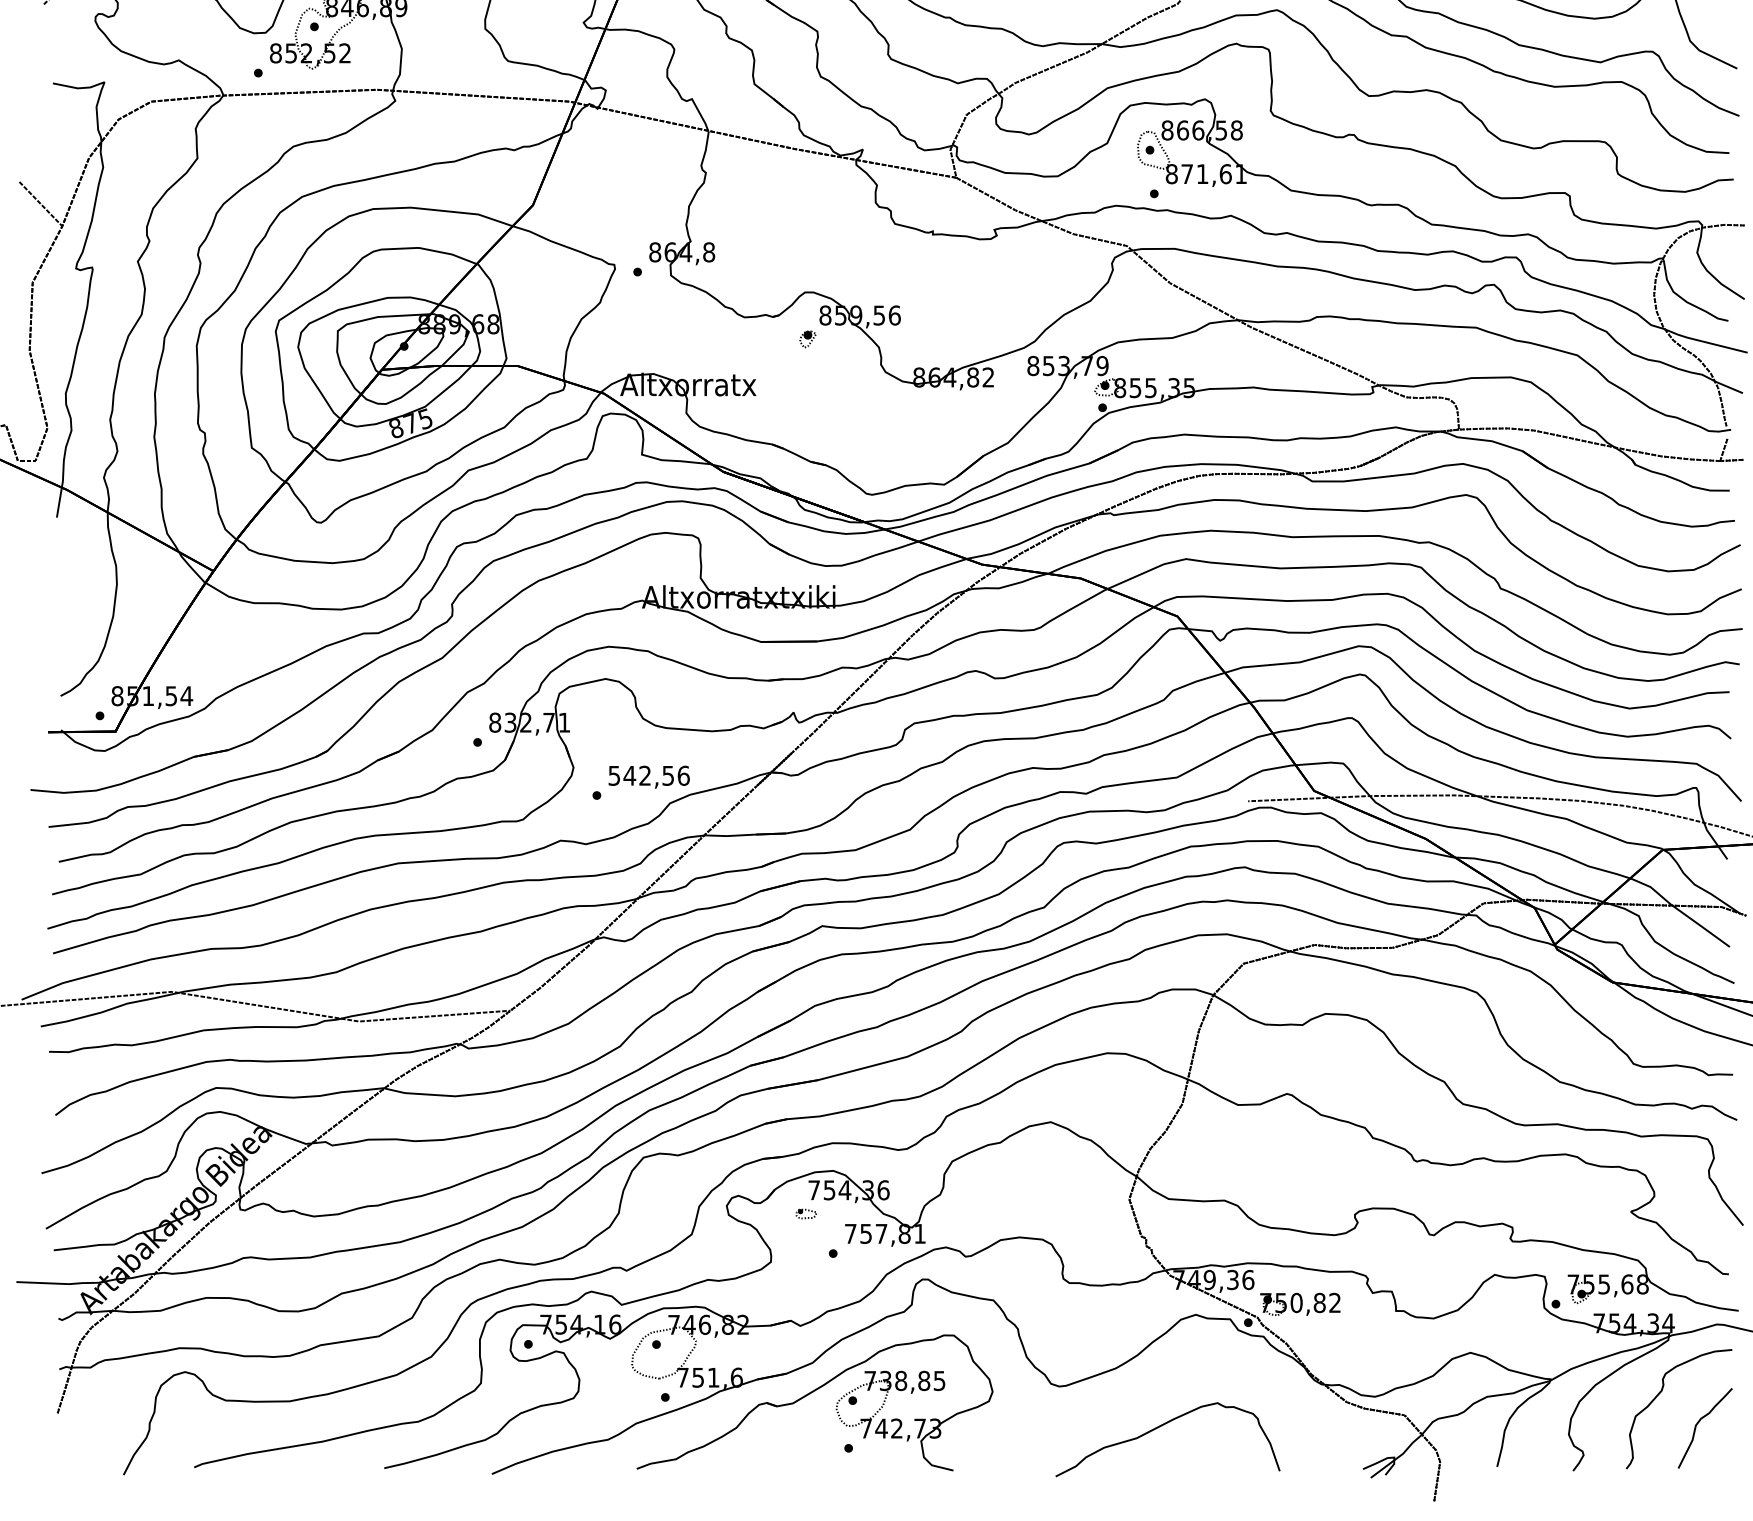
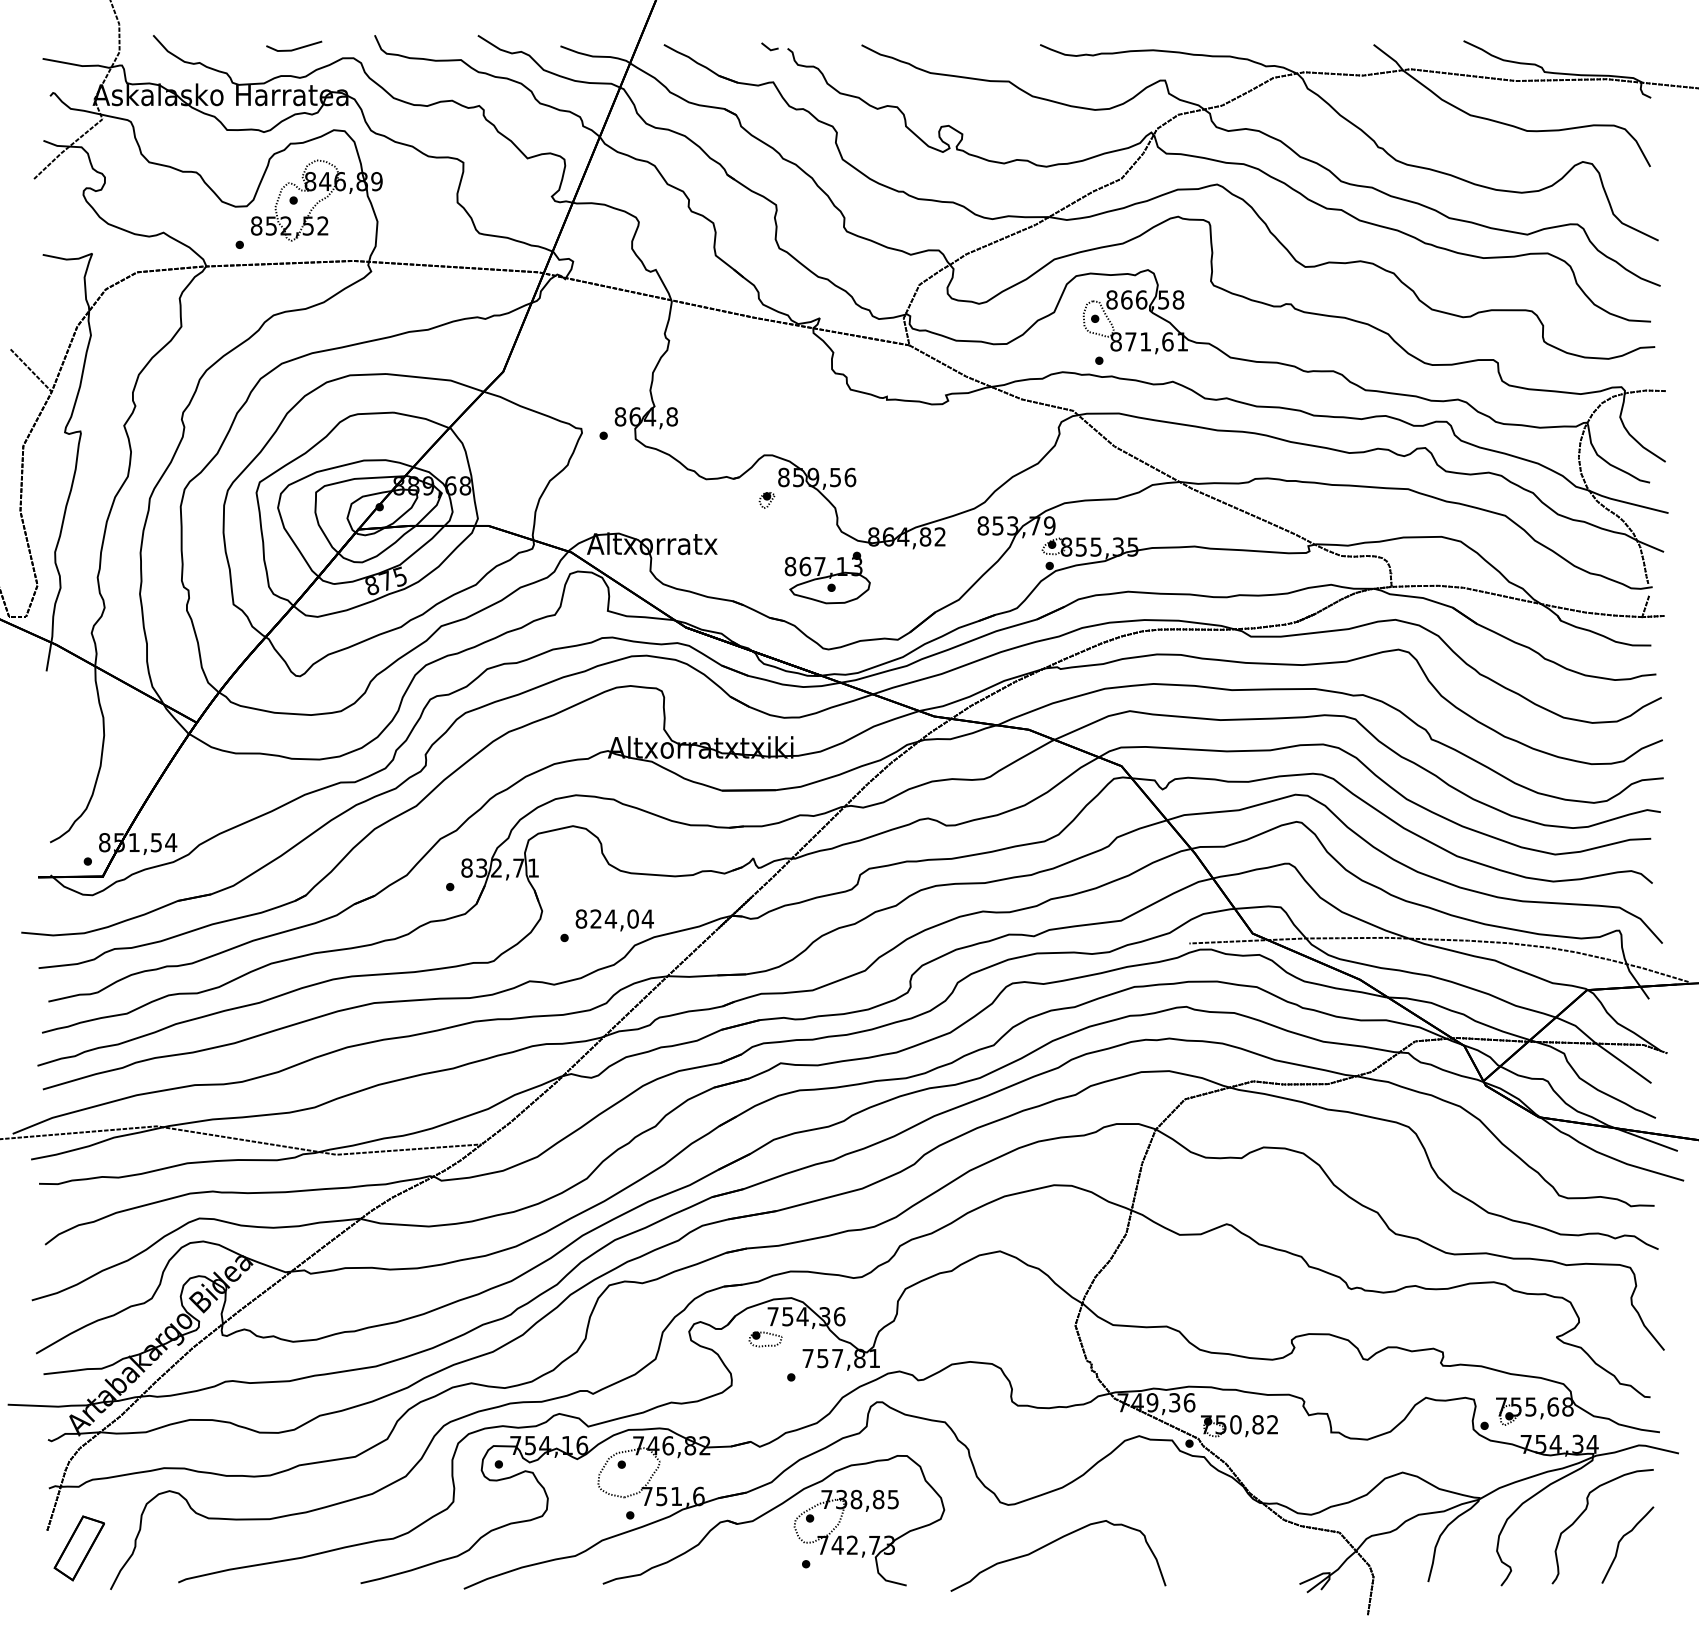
part: (870, 419) -> (827, 577), added
text: (648, 775) -> (614, 918), 542,56 -> 824,04
part: (806, 1214) -> (765, 1339), size x1.67
curve: (1161, 1426) -> (1052, 1543), moved
part: (90, 1431) -> (78, 1548), added

